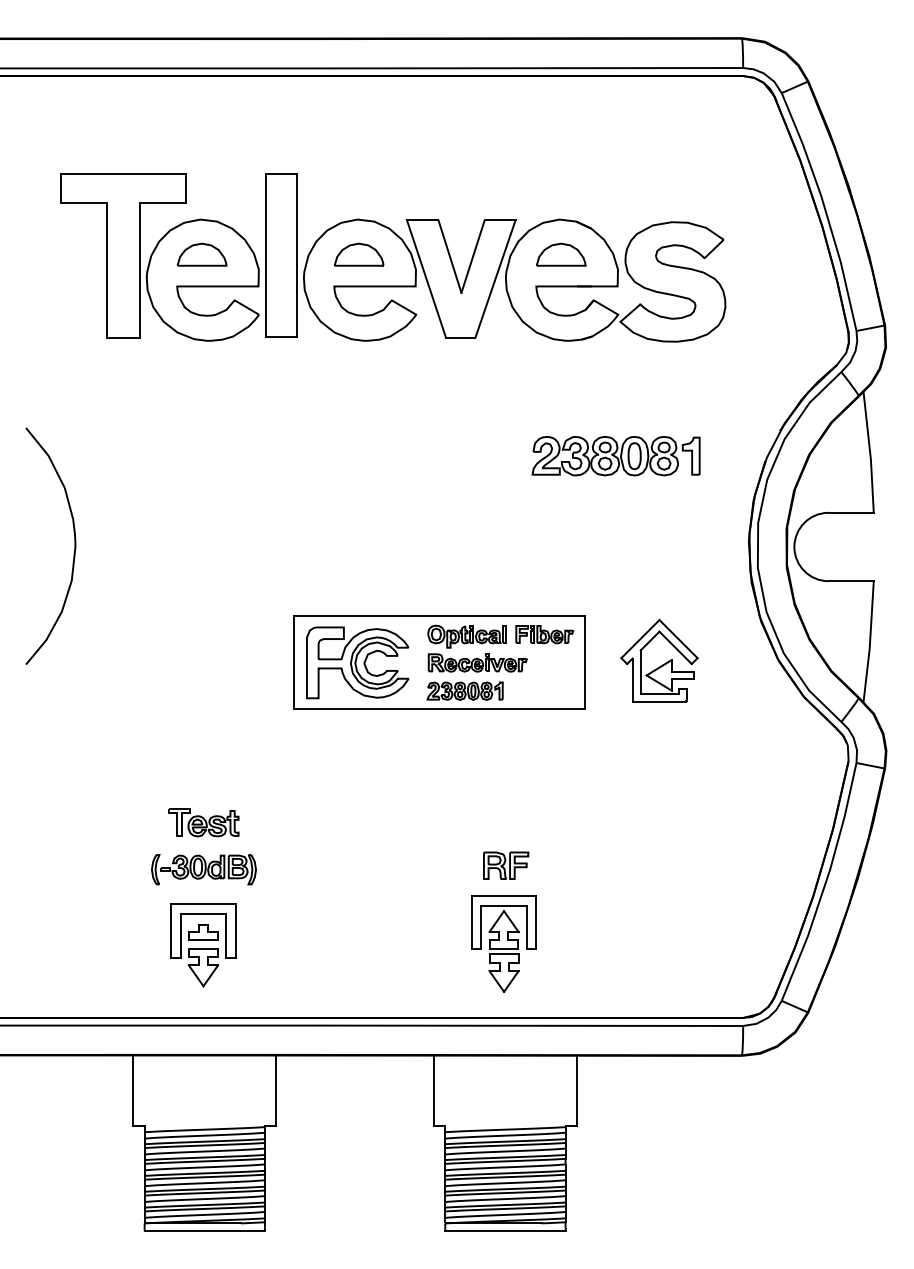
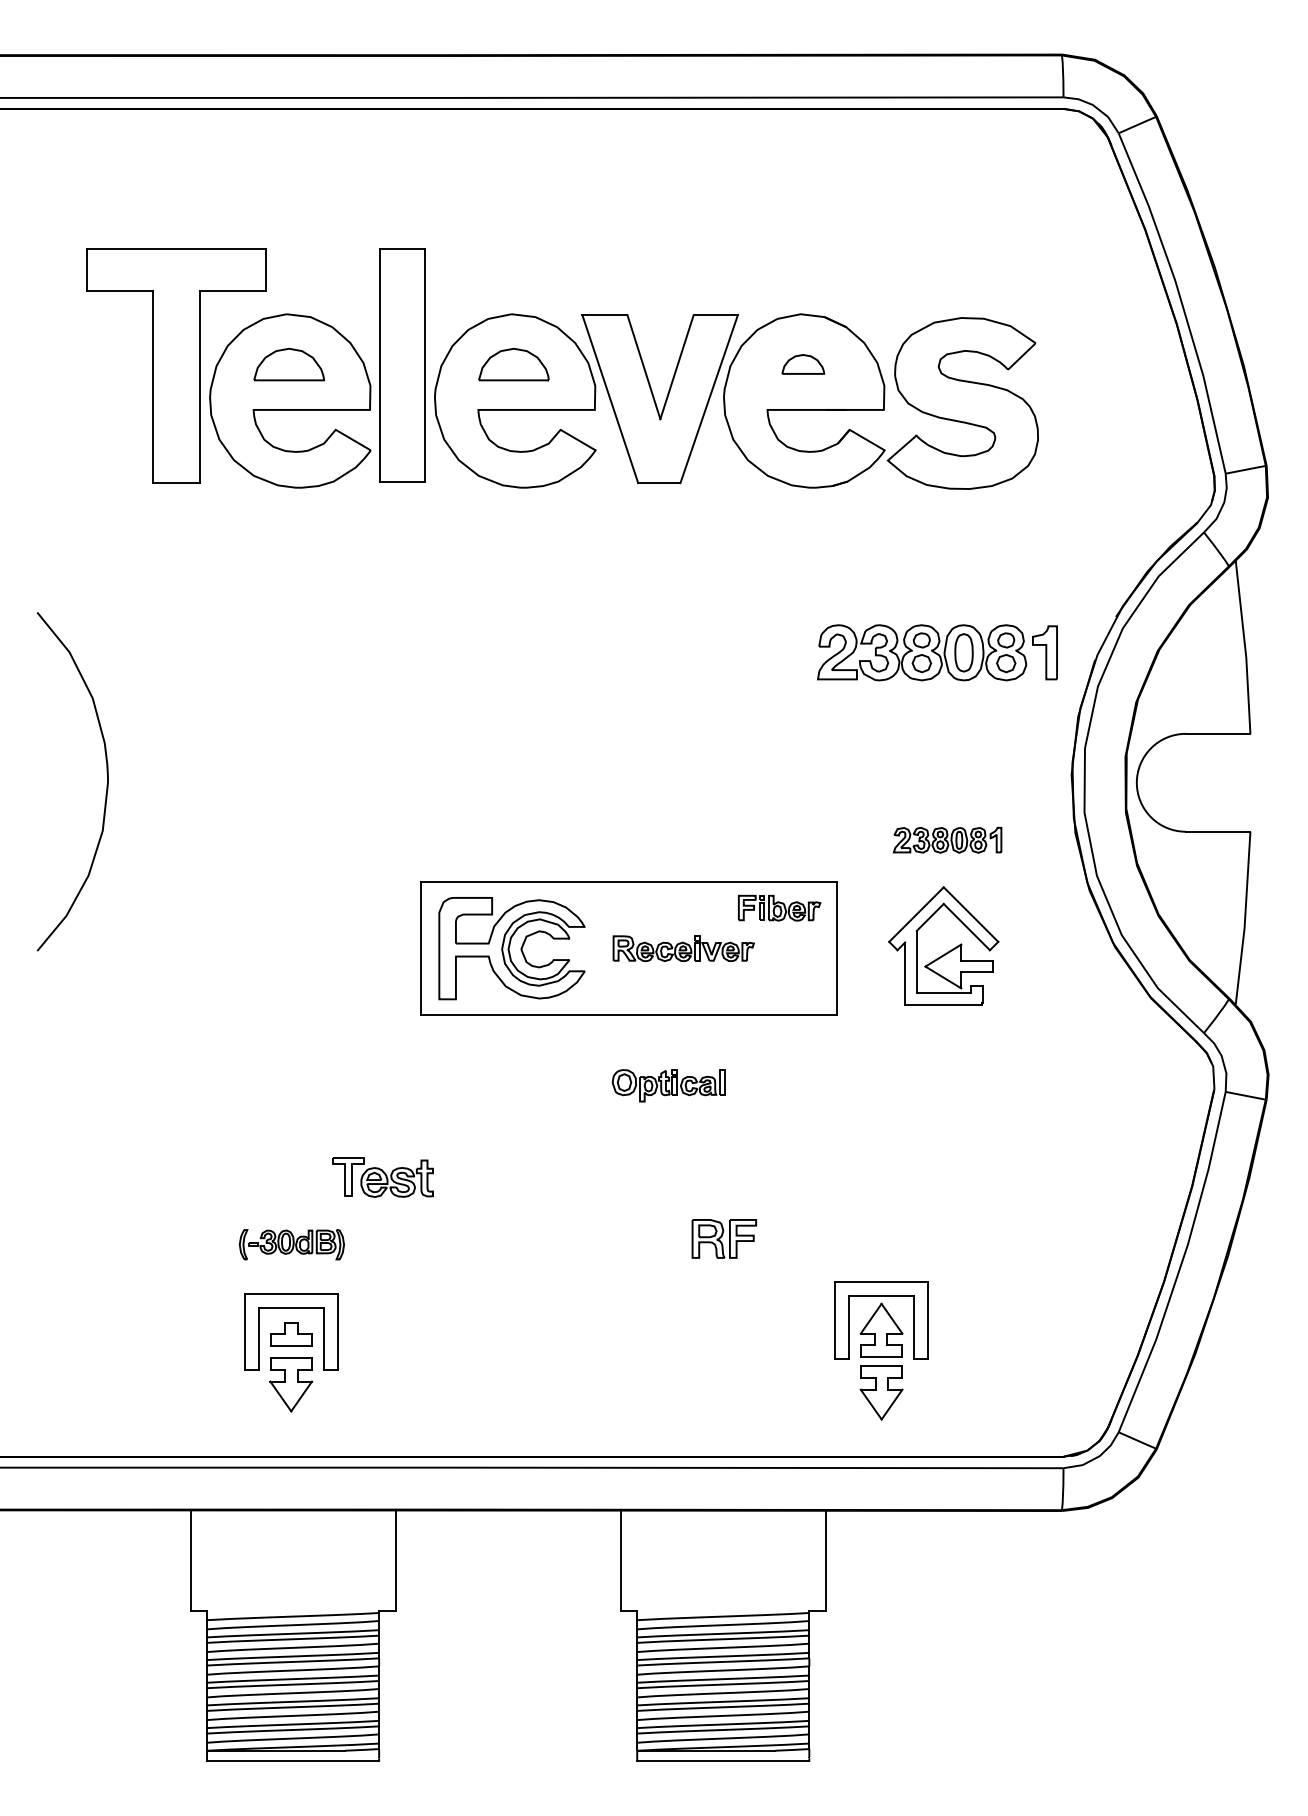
part: (561, 254) -> (803, 364), size x0.6
part: (615, 456) -> (936, 653), moved
part: (466, 636) -> (667, 1085), moved
part: (464, 690) -> (946, 839), moved
part: (203, 822) -> (382, 1177), moved
part: (203, 869) -> (291, 1244), size x0.7
part: (503, 943) -> (880, 1350), moved

